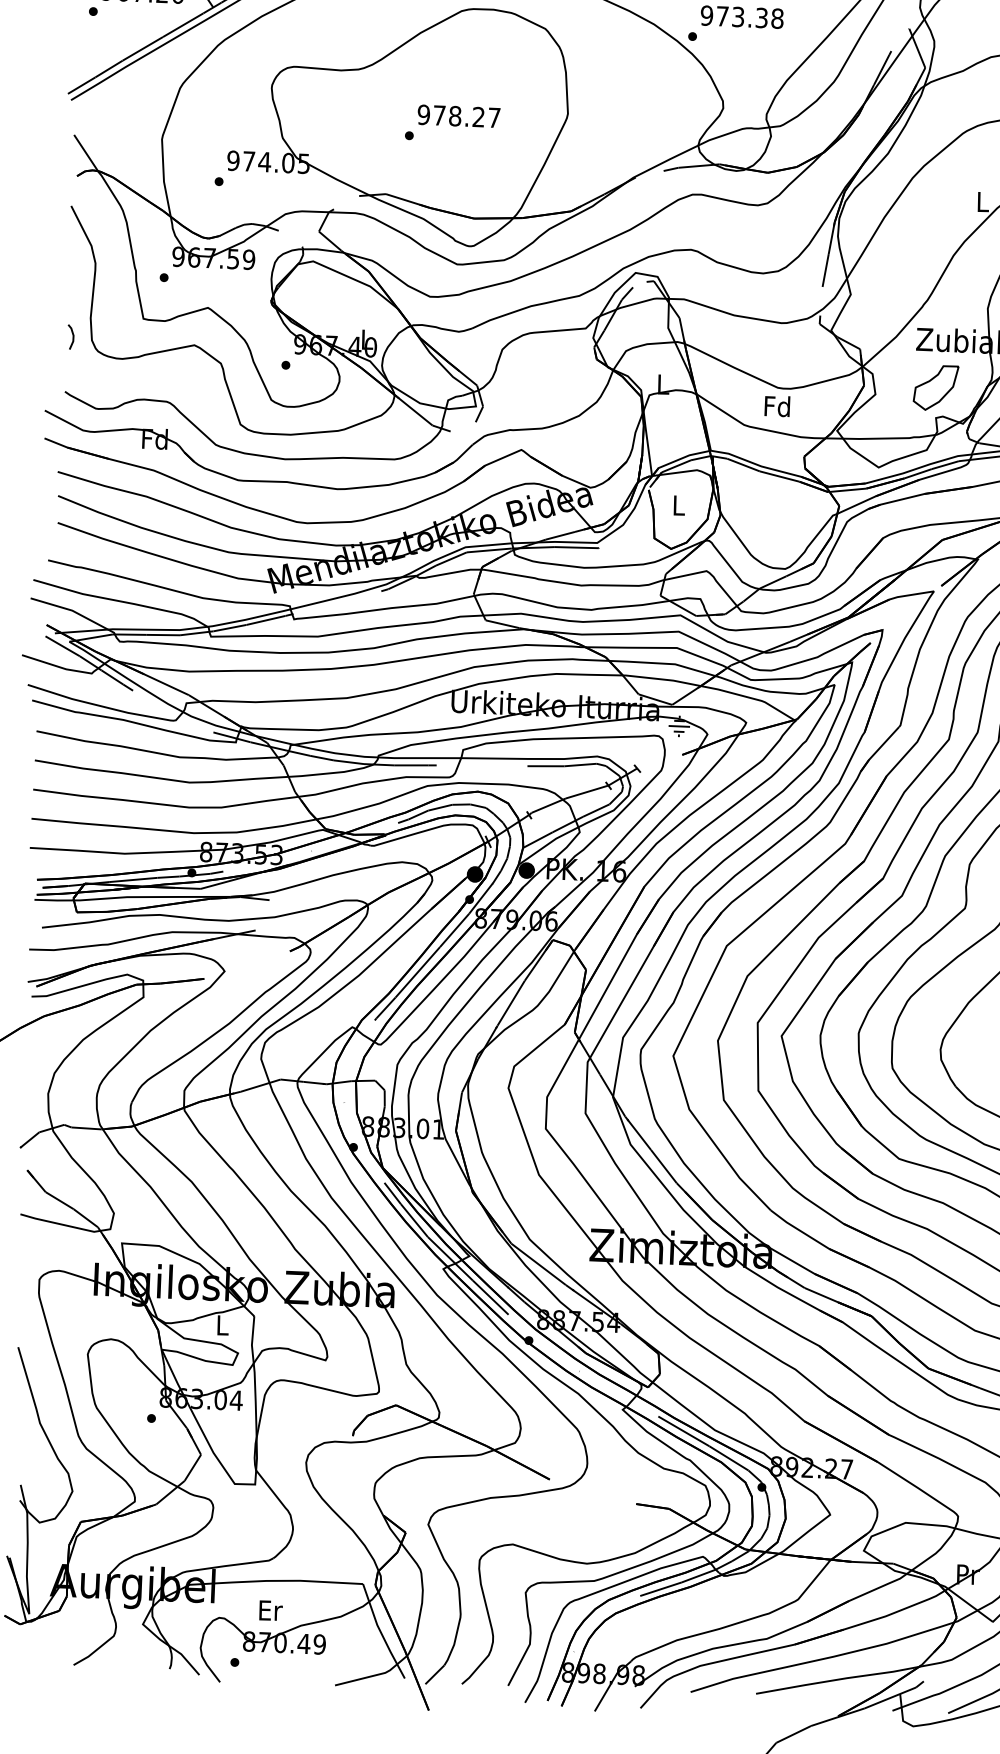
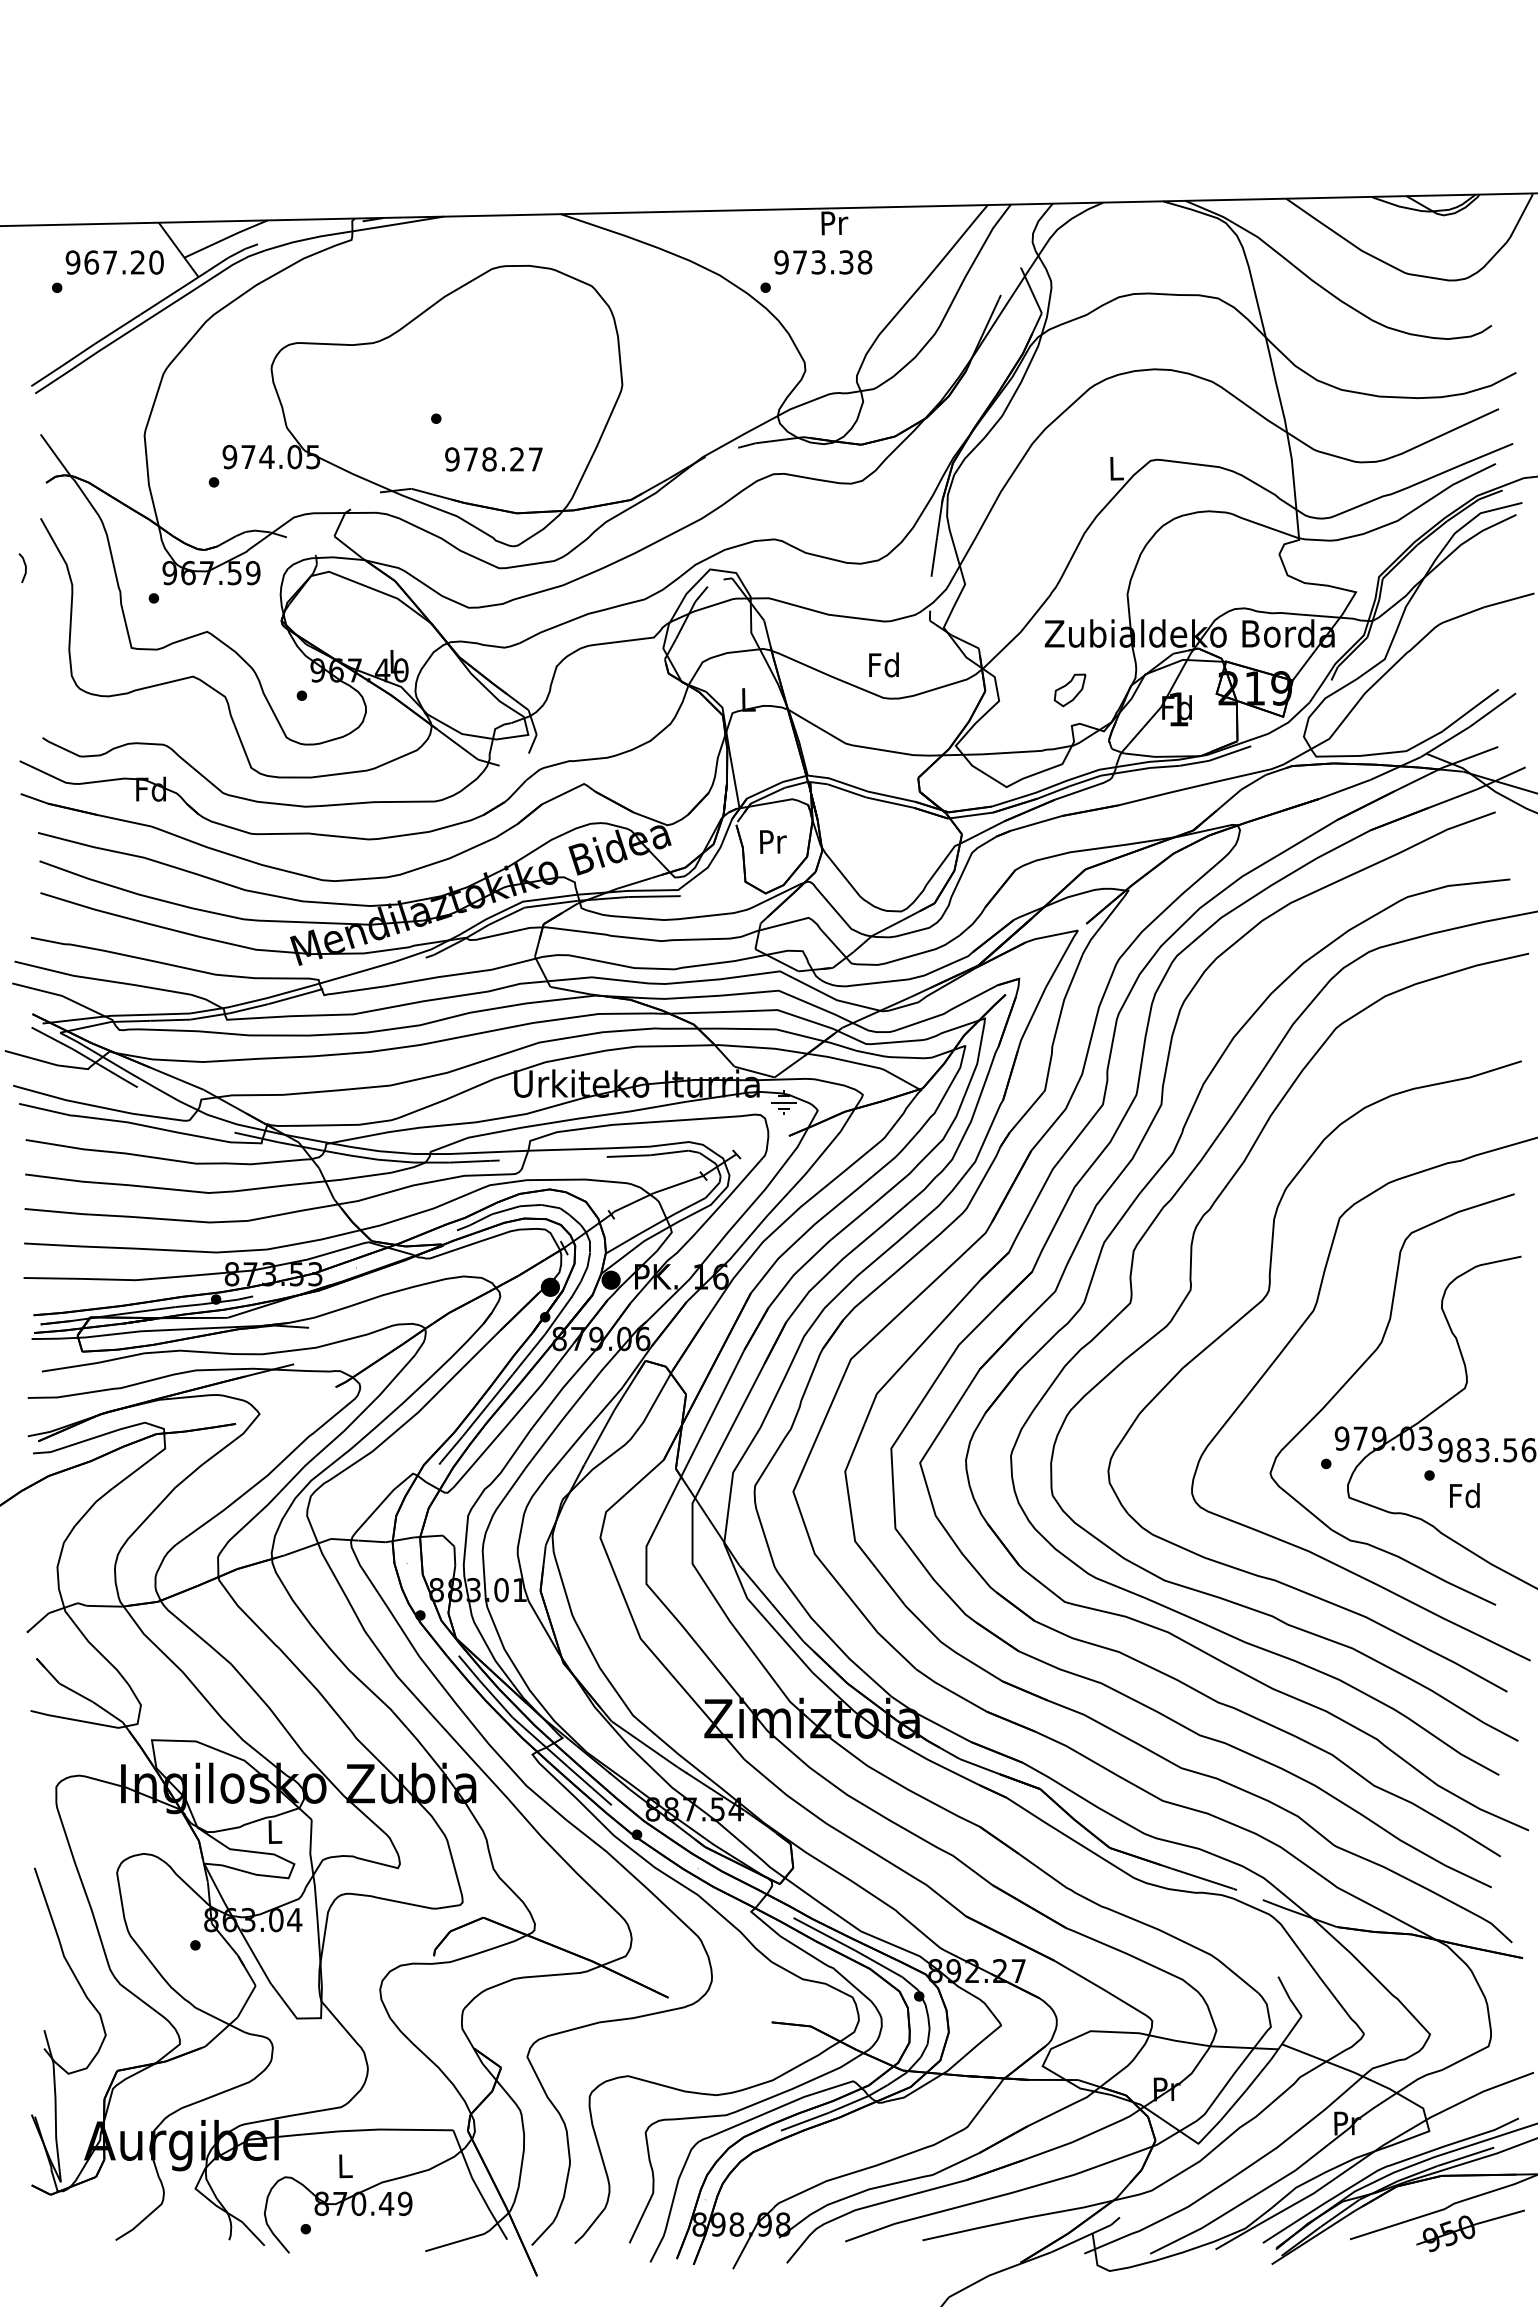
text: (458, 116) -> (493, 459), moved
line: (73, 337) -> (25, 568), moved
part: (935, 388) -> (1069, 690), size x0.6
text: (776, 405) -> (883, 664), moved
text: (679, 505) -> (773, 841), L -> Pr
text: (270, 1610) -> (345, 2166), Er -> L

